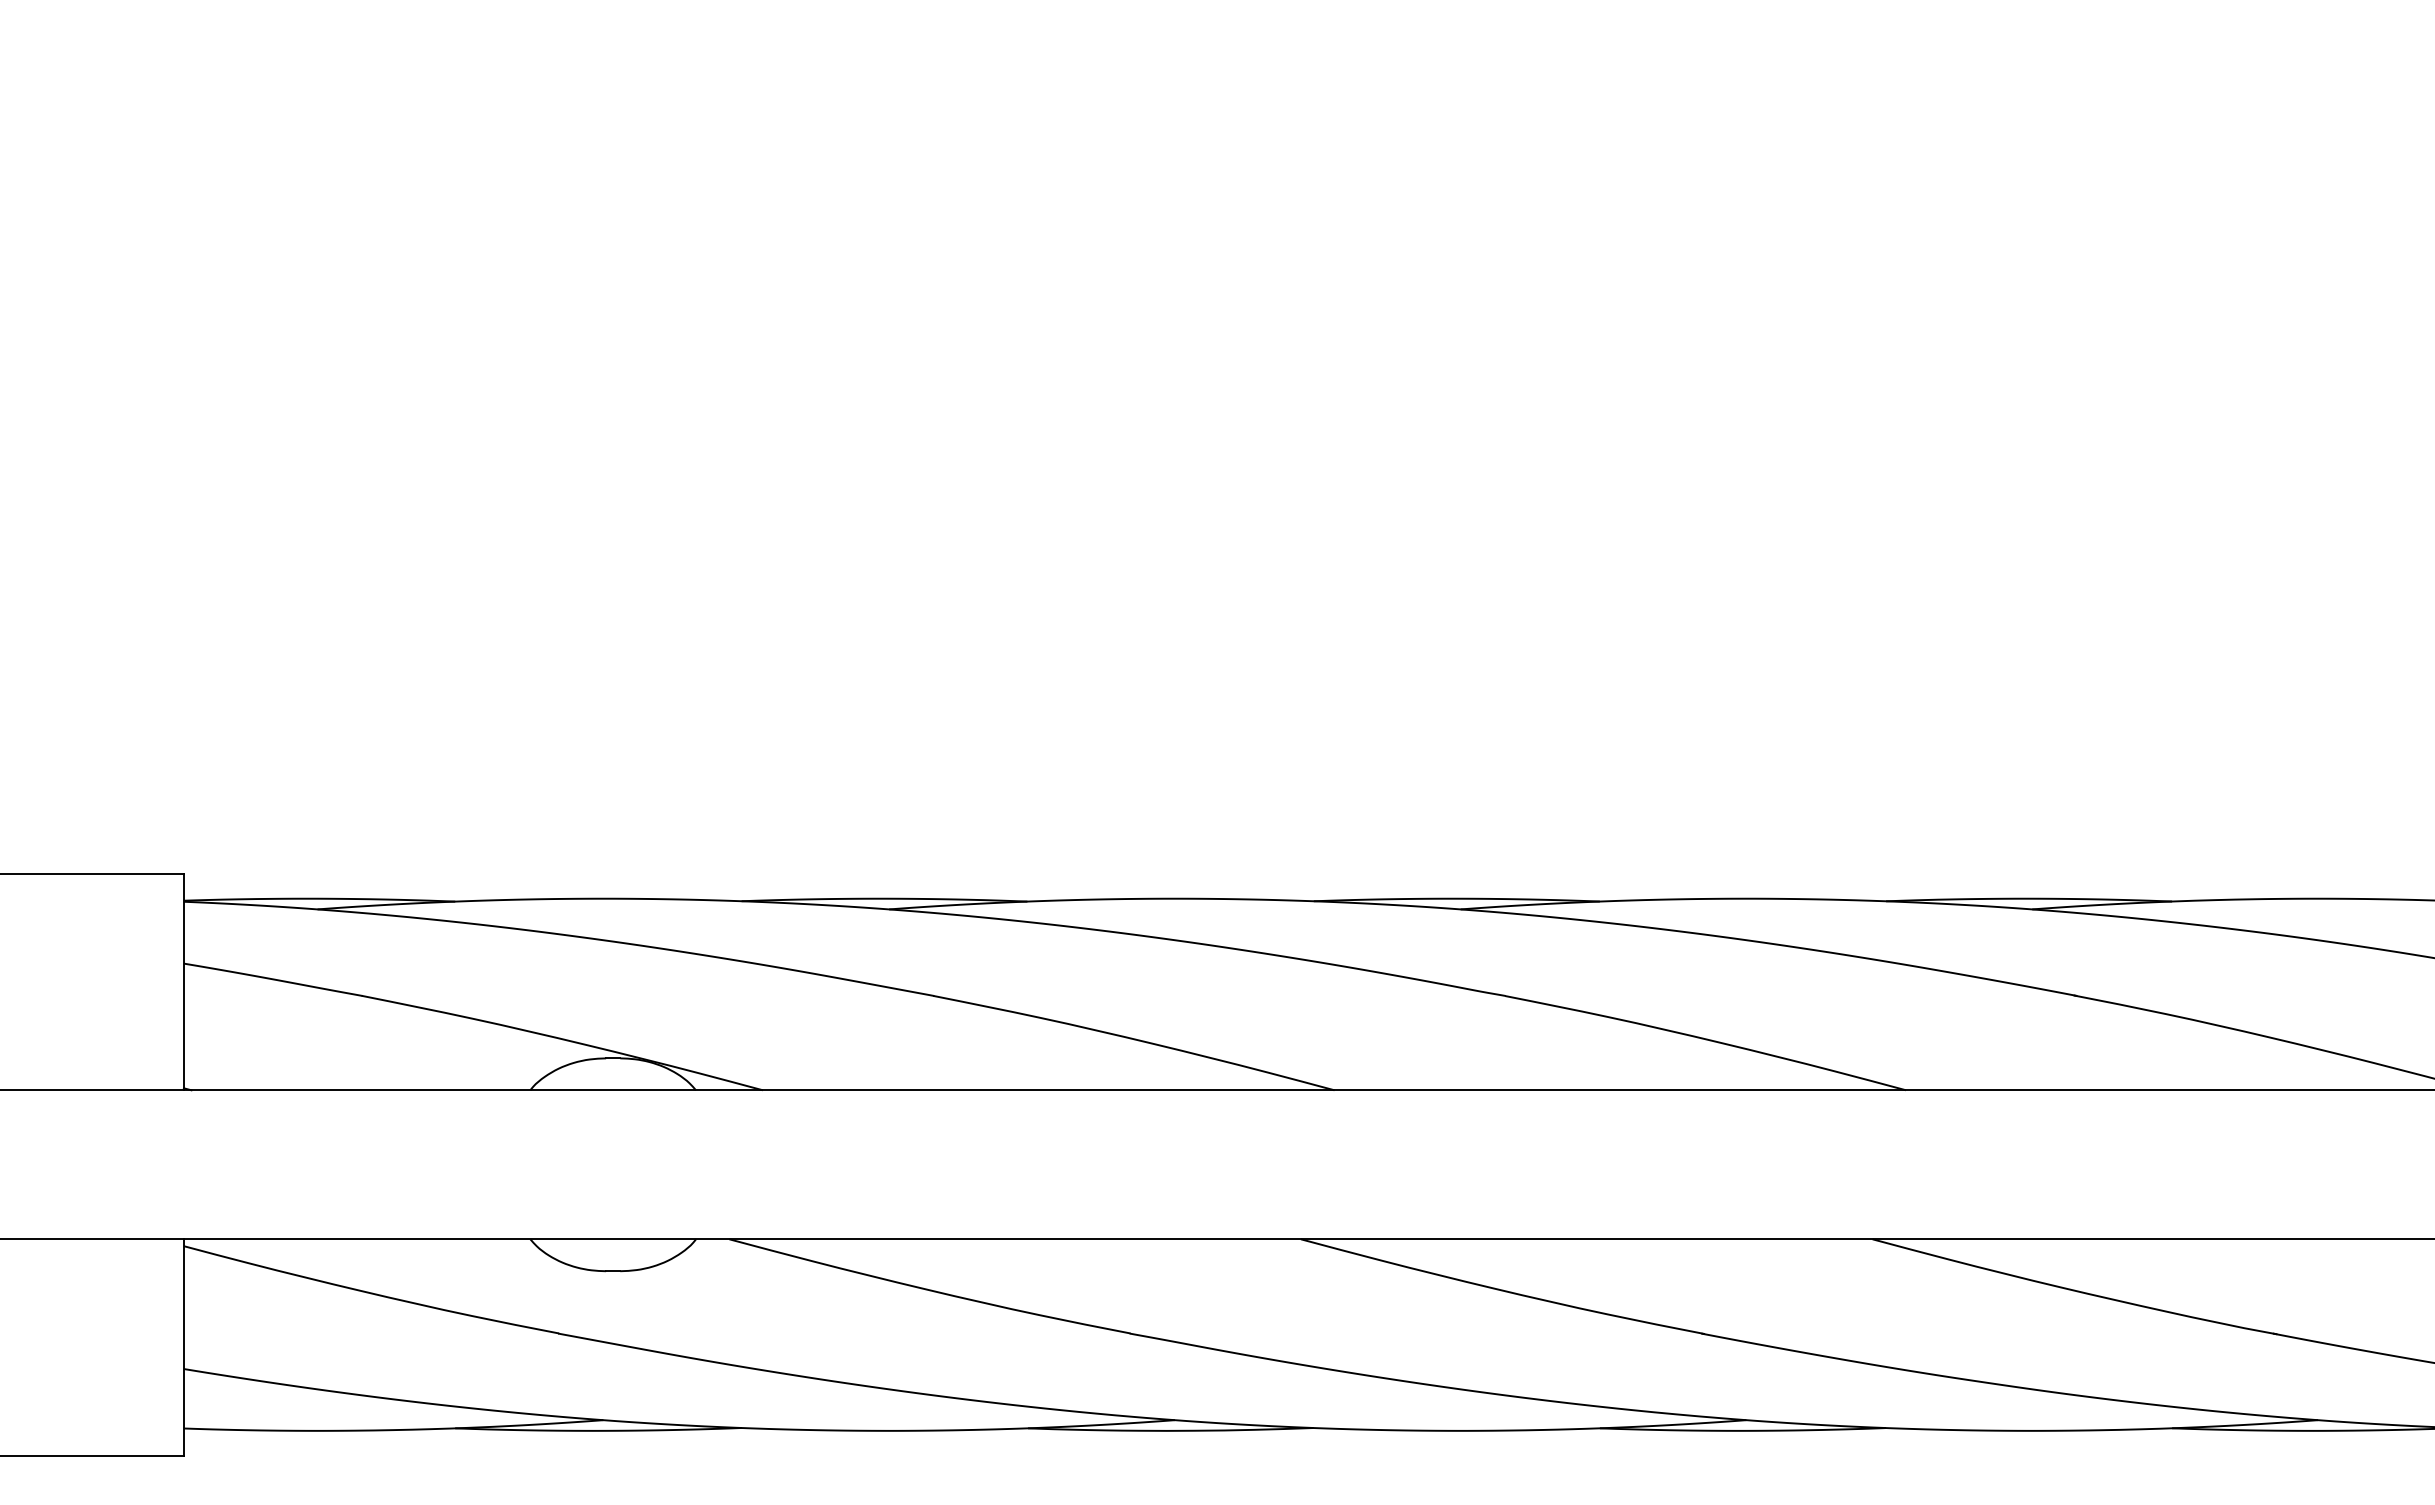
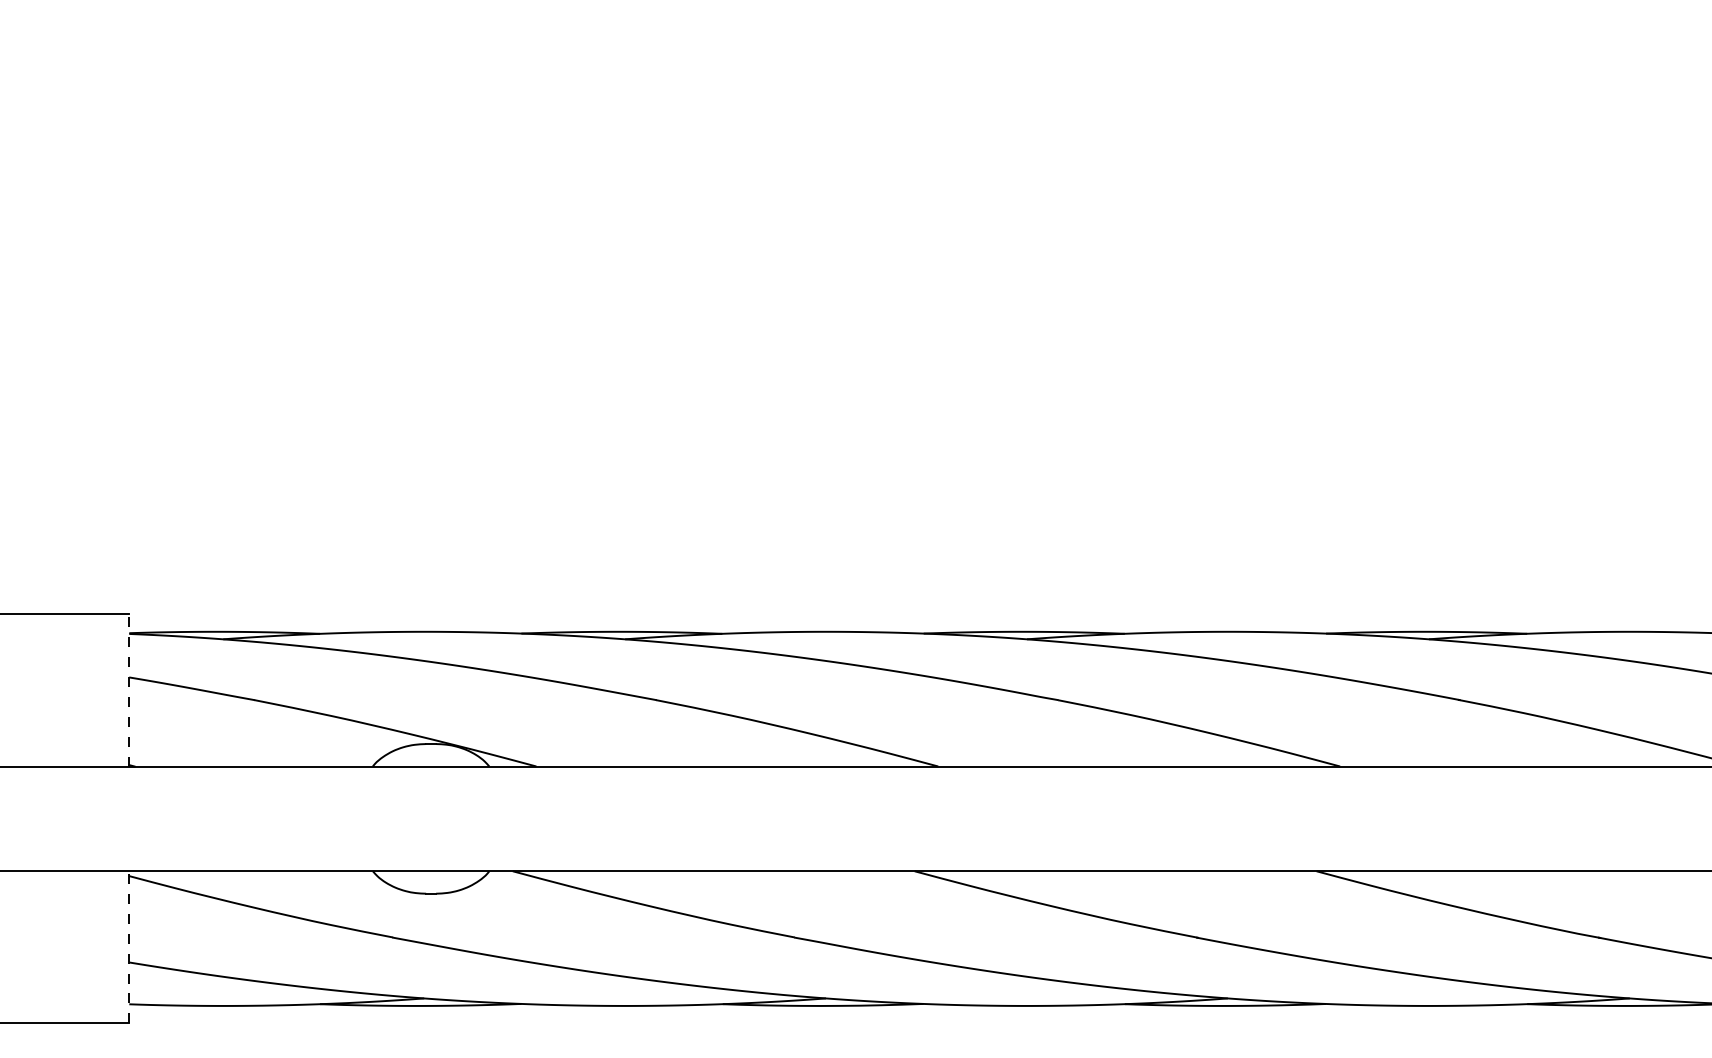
line: (183, 981) -> (128, 690), solid -> dashed
line: (183, 1347) -> (128, 947), solid -> dashed

